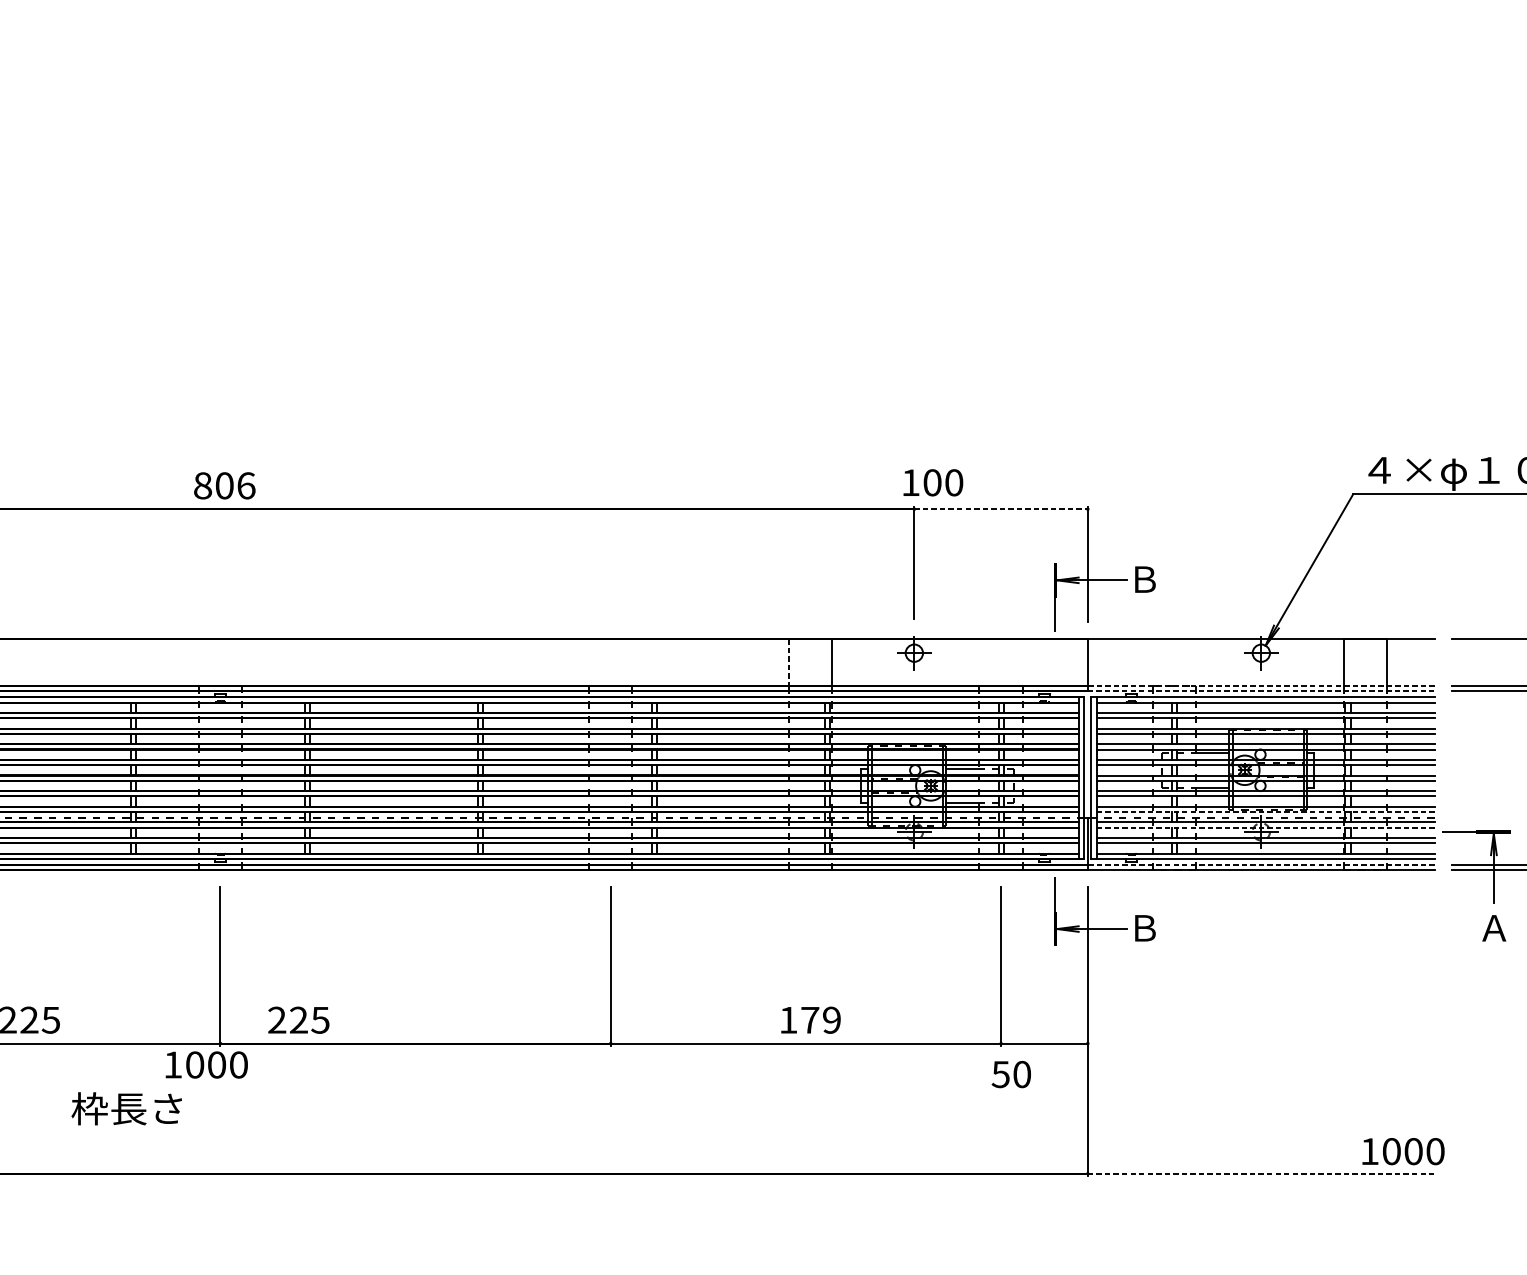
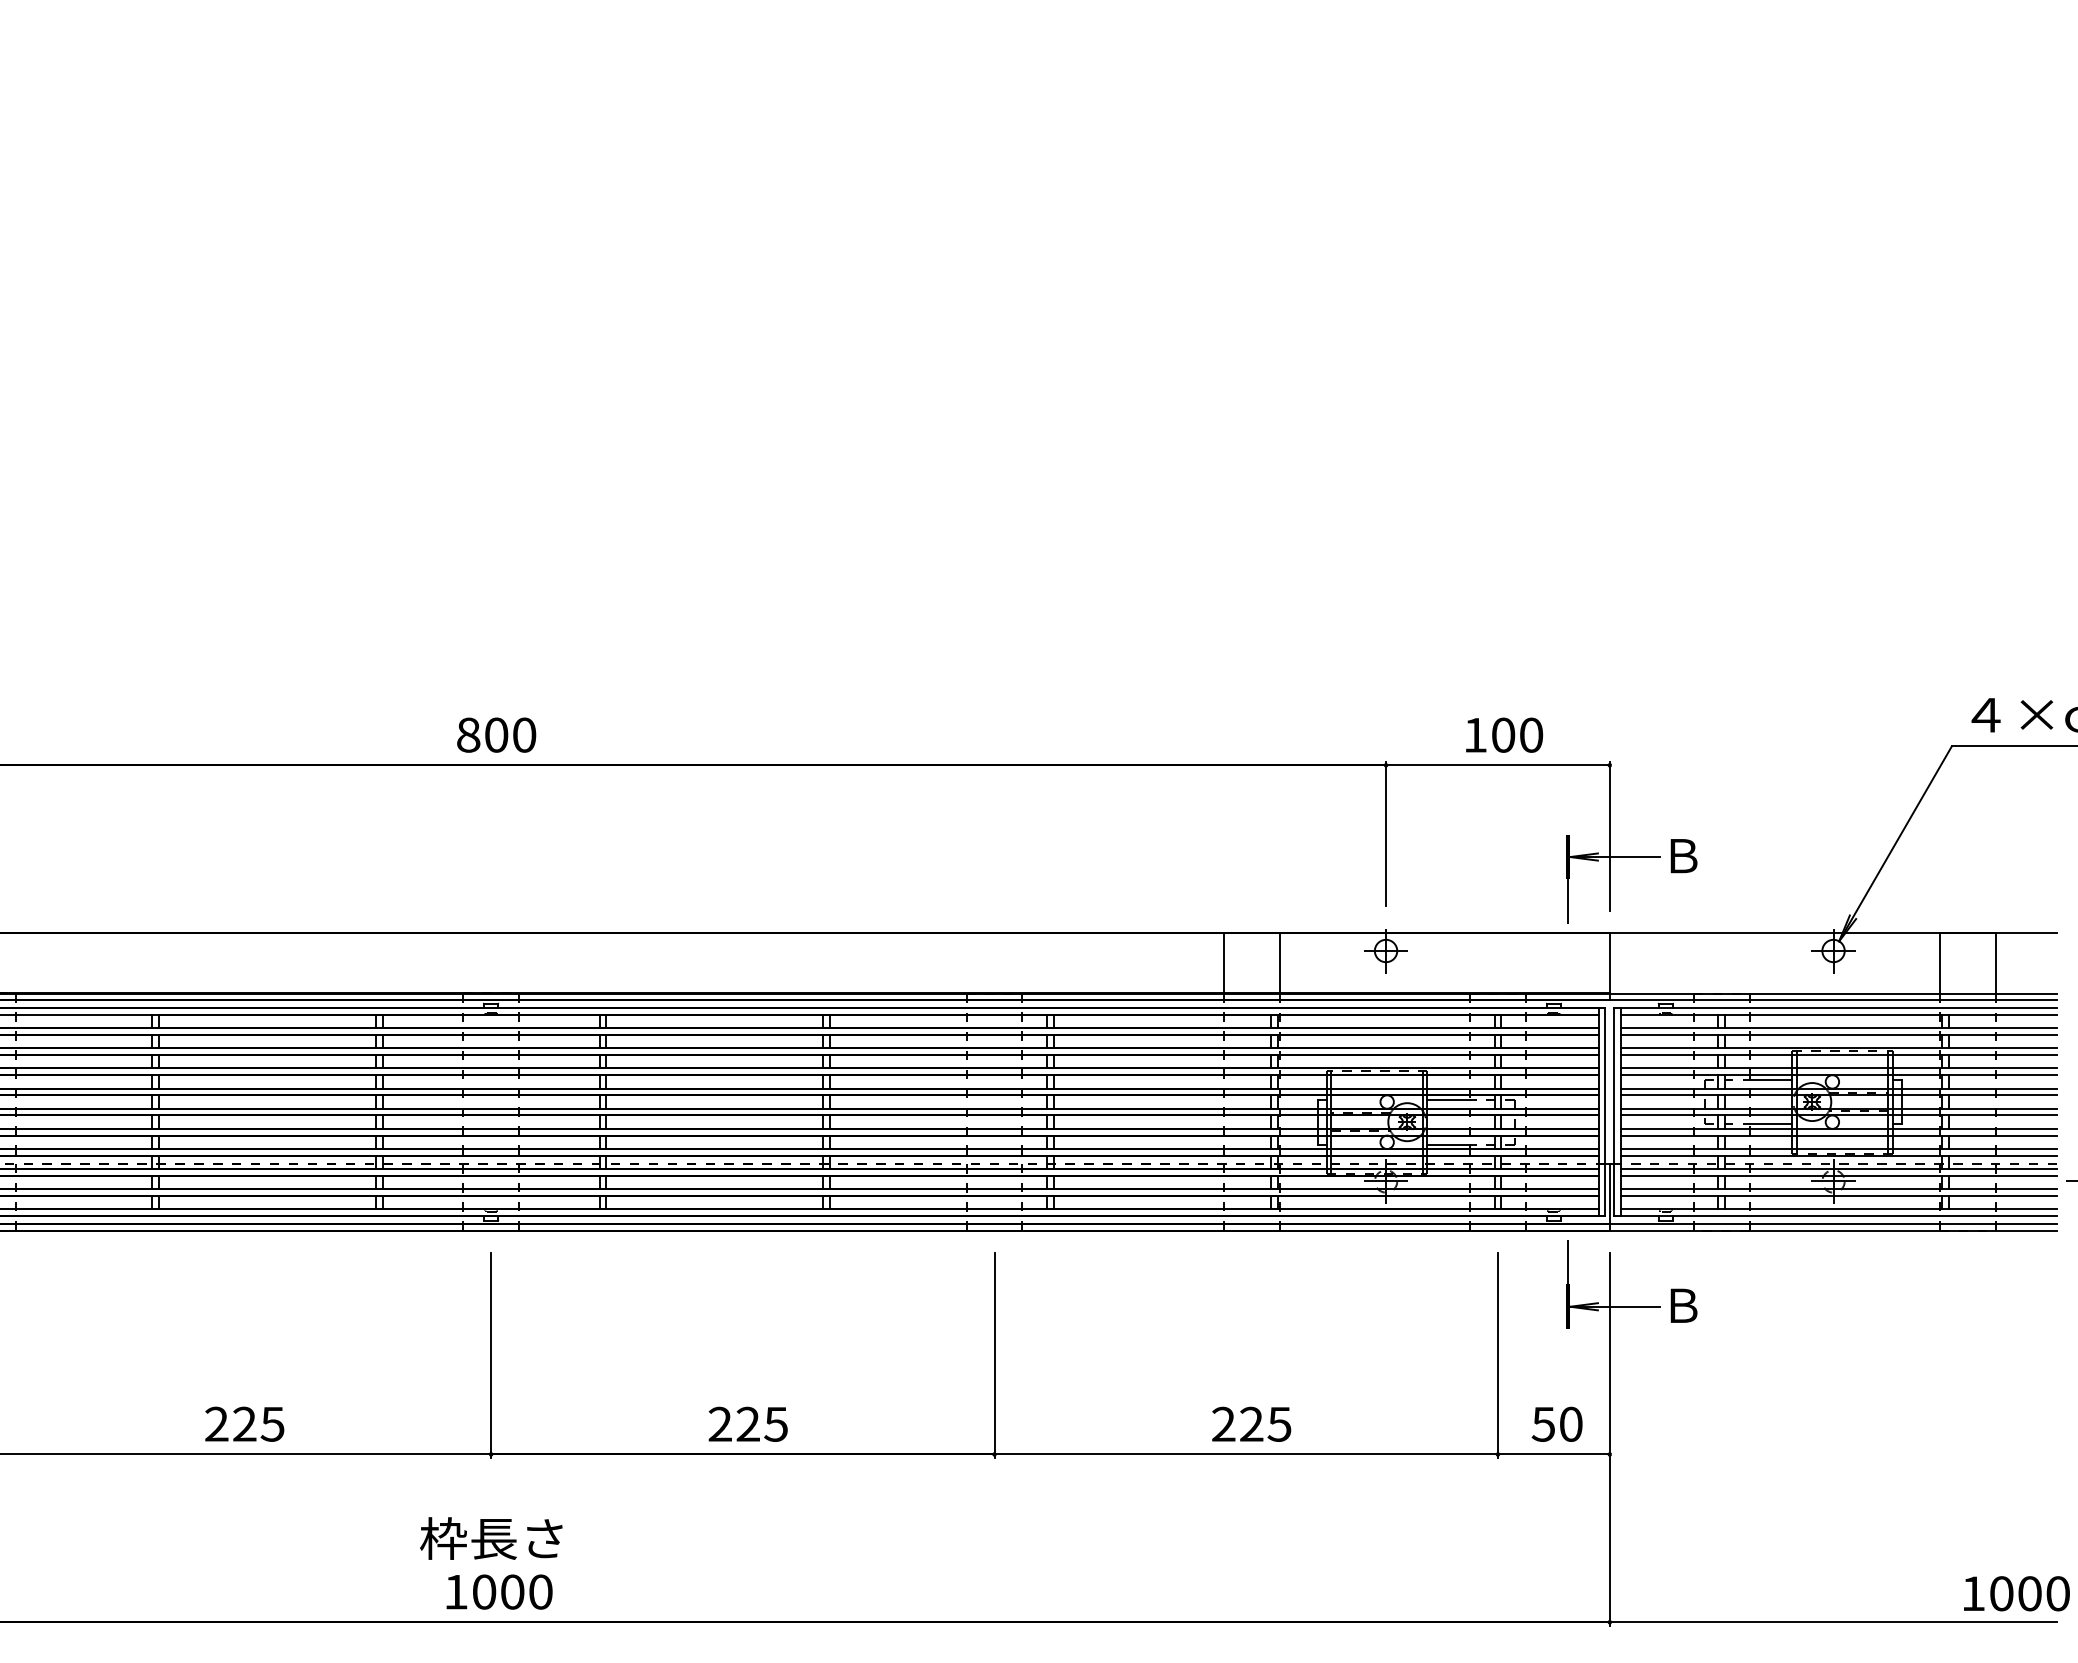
text: (933, 482) -> (1504, 734), moved
text: (246, 485) -> (524, 734), 806 -> 800
line: (1000, 509) -> (1497, 765), dashed -> solid
line: (788, 662) -> (1223, 963), dashed -> solid
line: (1261, 686) -> (1833, 993), dashed -> solid
line: (1261, 691) -> (1833, 1000), dashed -> solid
line: (1265, 811) -> (1838, 1155), dashed -> solid
line: (1265, 827) -> (1838, 1175), dashed -> solid
line: (1261, 864) -> (1833, 1223), dashed -> solid
text: (298, 1019) -> (747, 1423), moved
text: (810, 1019) -> (1251, 1423), 179 -> 225
text: (206, 1064) -> (499, 1591), moved
text: (1010, 1073) -> (1556, 1423), moved
text: (126, 1108) -> (491, 1538), moved
line: (1261, 1173) -> (1833, 1622), dashed -> solid

